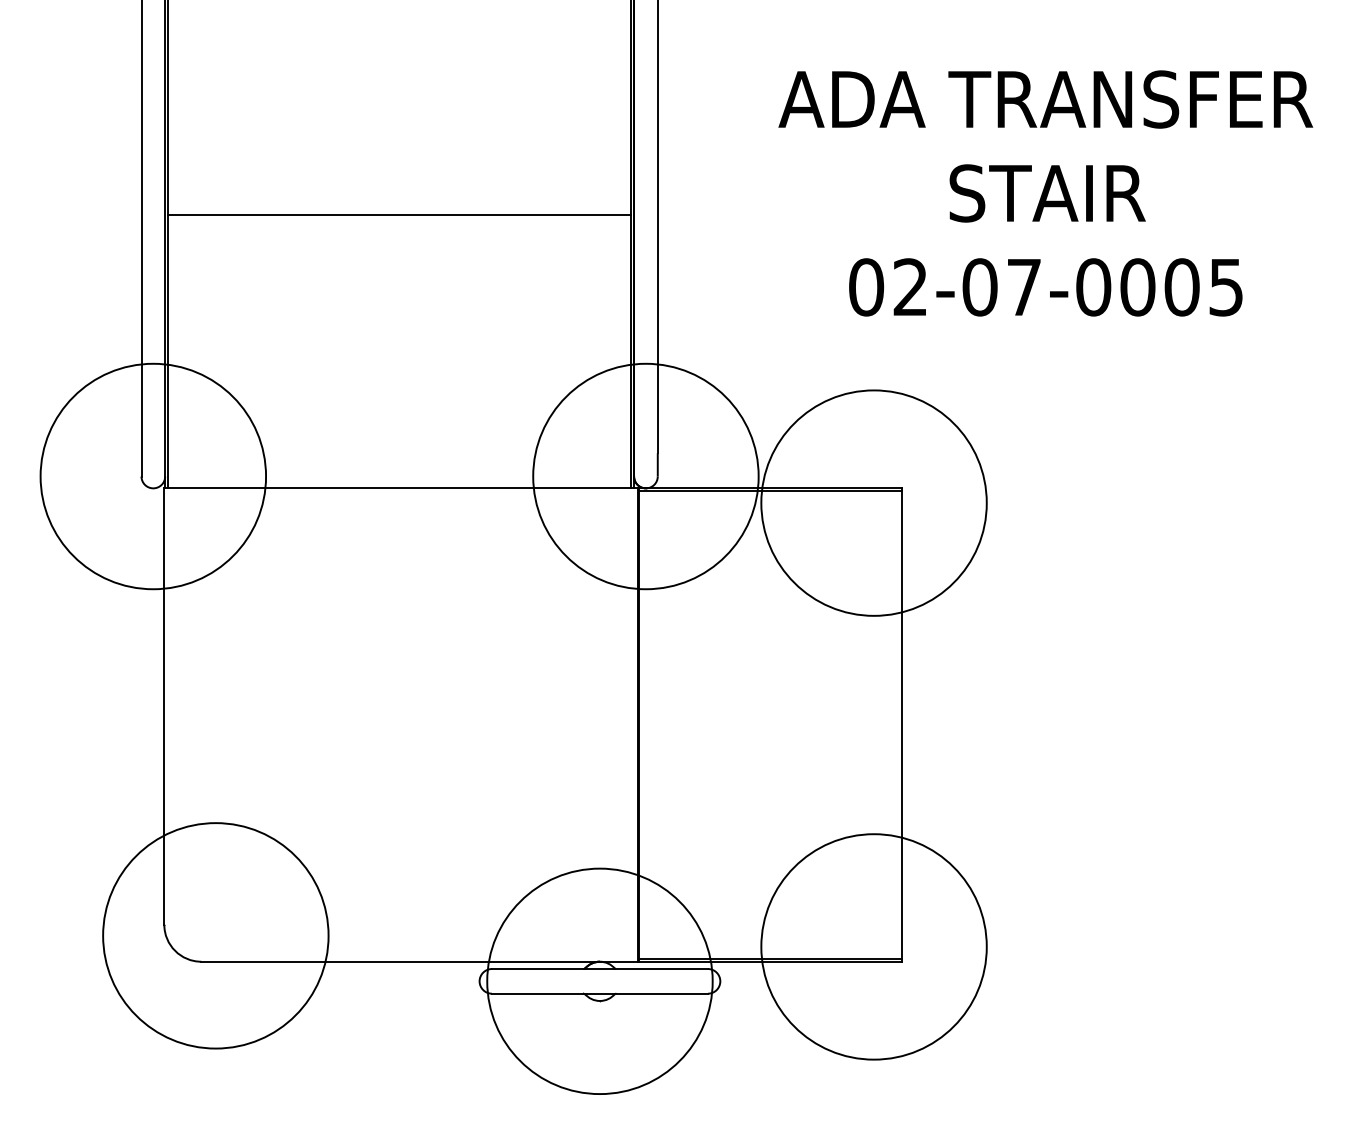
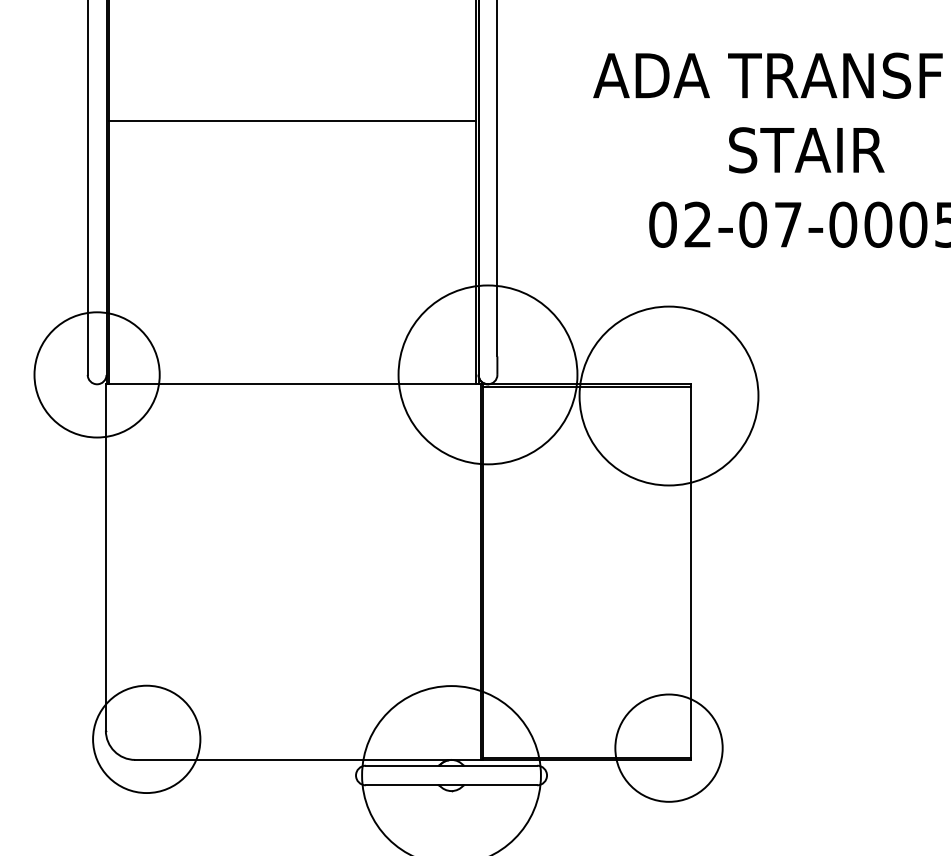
line: (399, 214) -> (292, 120), moved
circle: (153, 476) -> (97, 374), size x0.7
circle: (215, 935) -> (146, 739), size x0.6
circle: (873, 946) -> (668, 747), size x0.6

